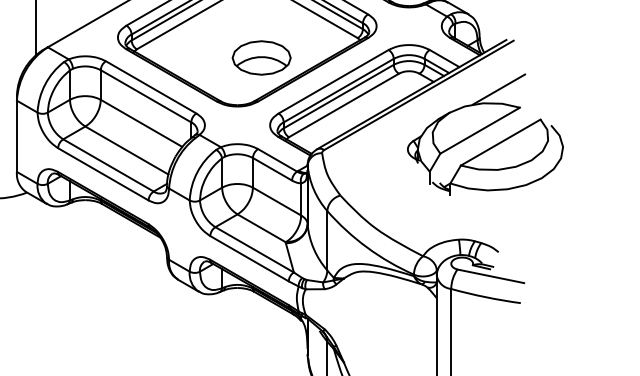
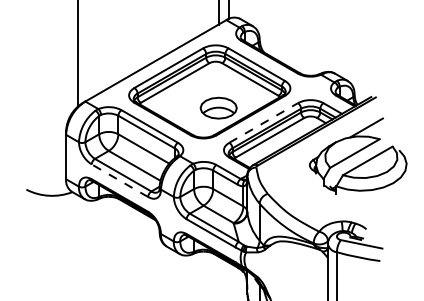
line: (333, 82) -> (263, 123), solid -> dashed
line: (102, 173) -> (119, 180), solid -> dashed

